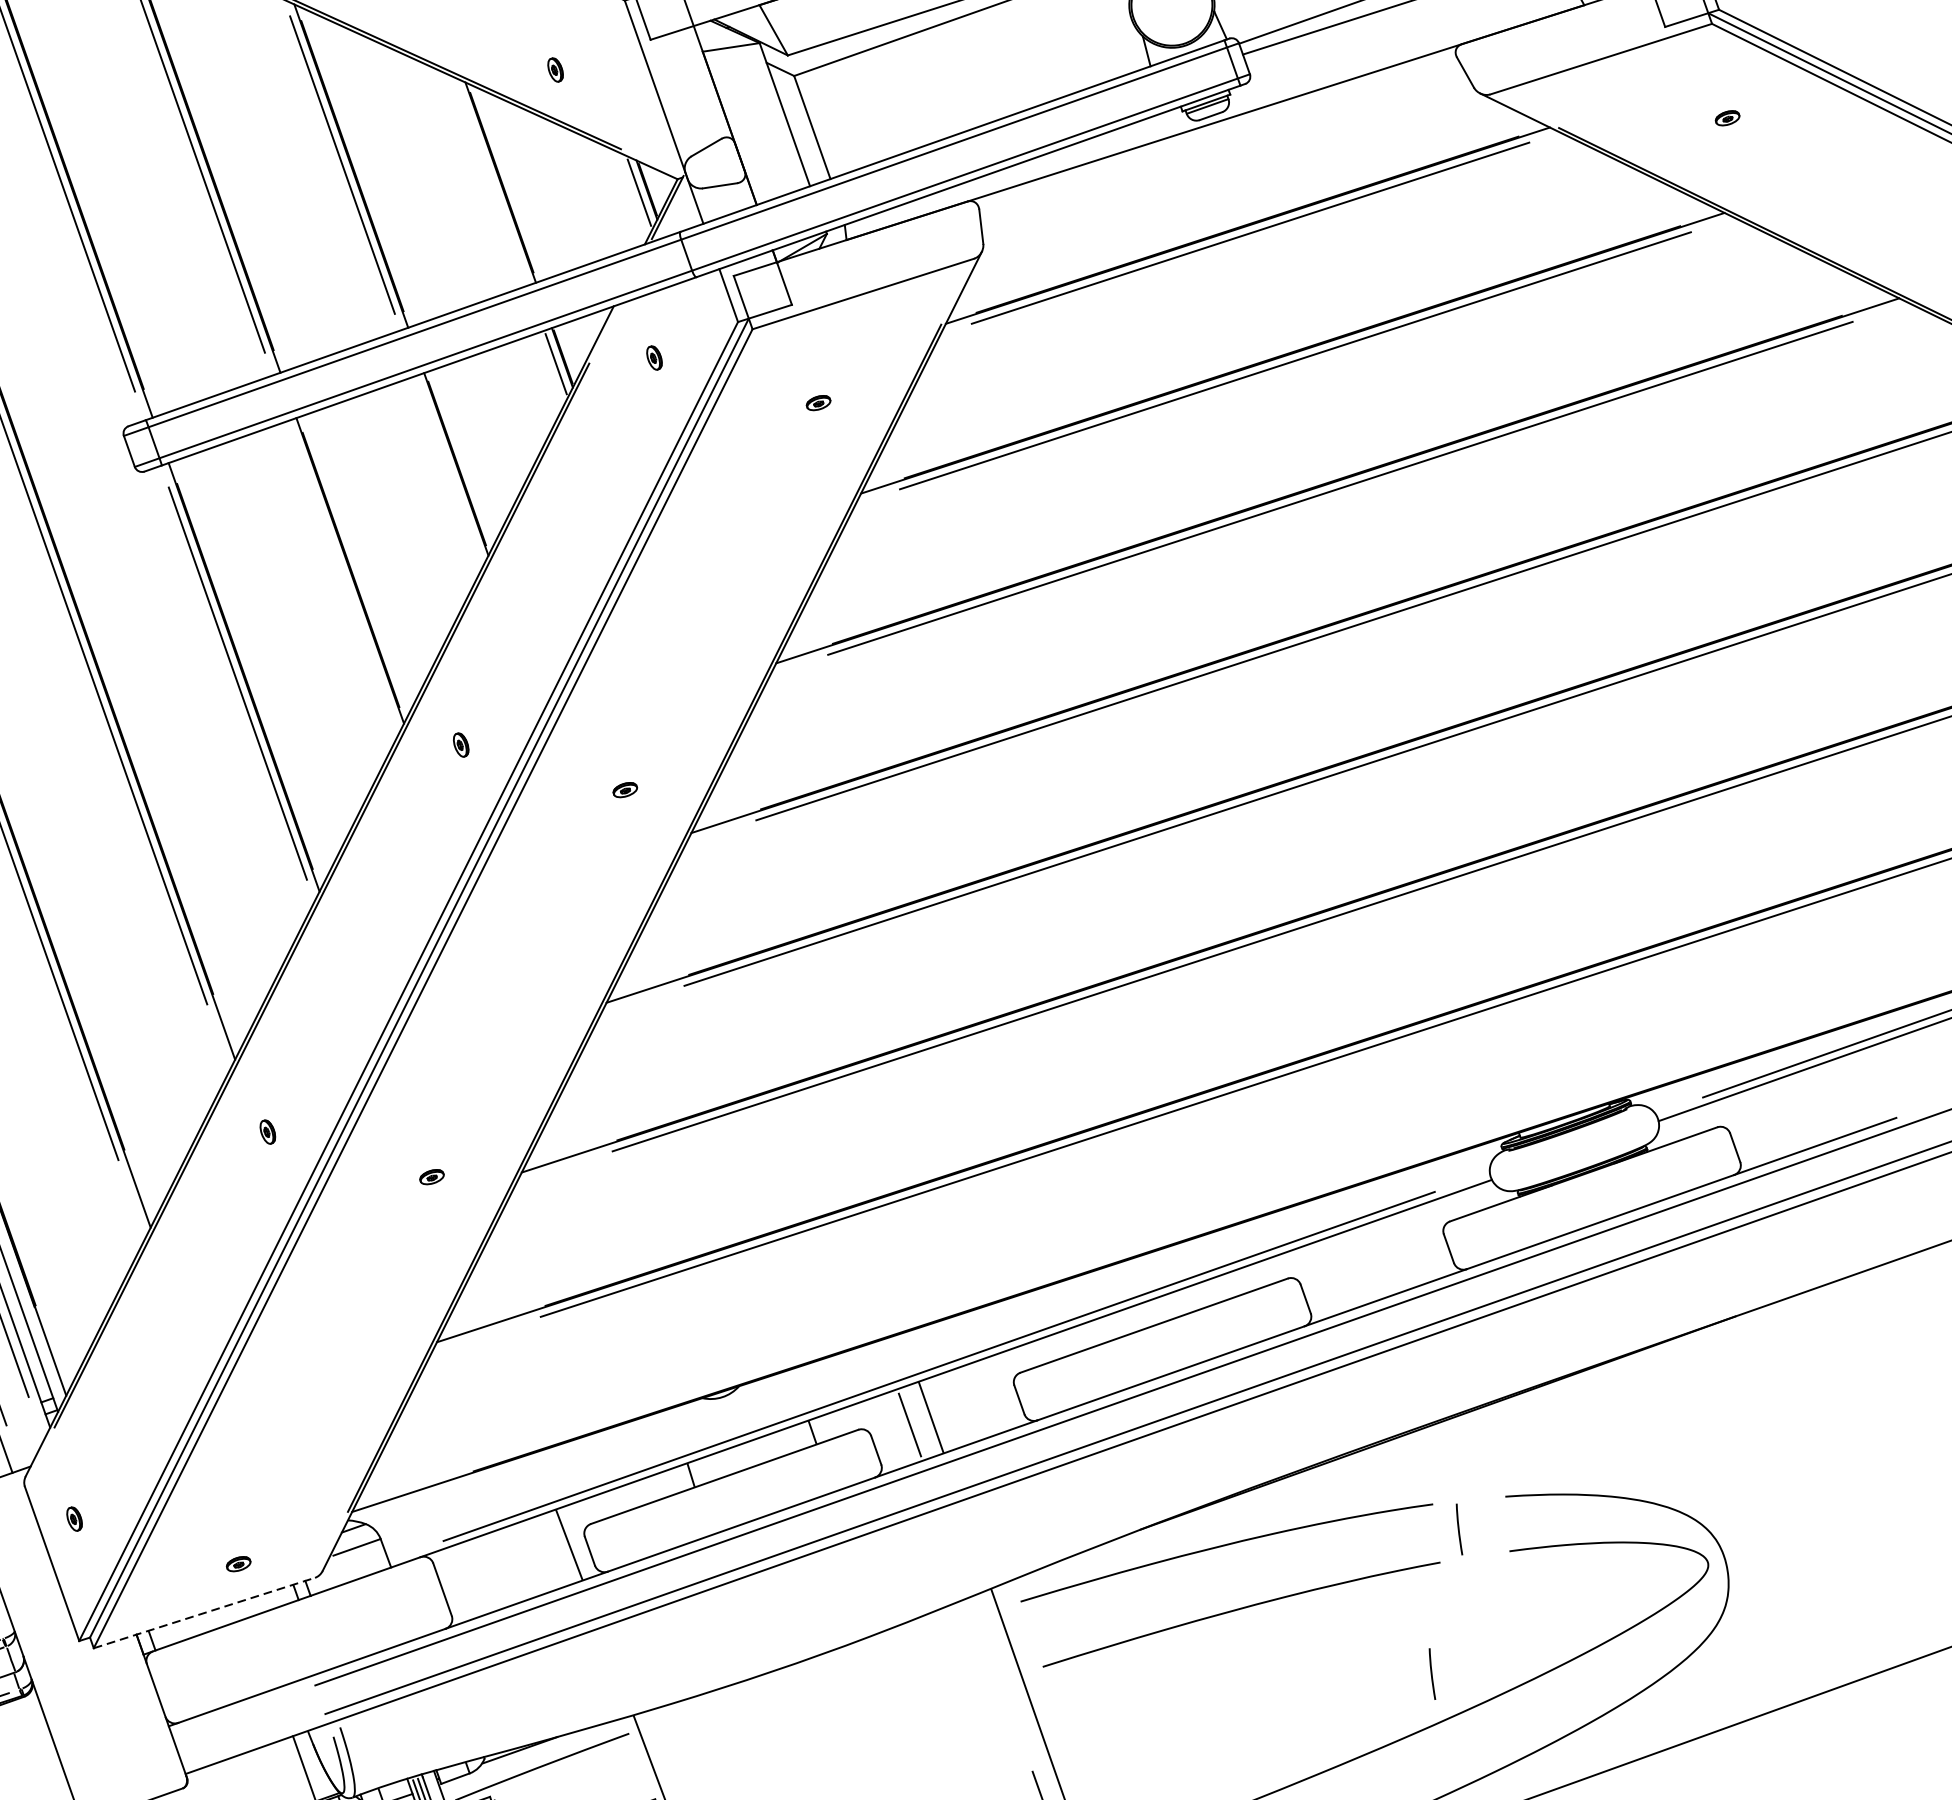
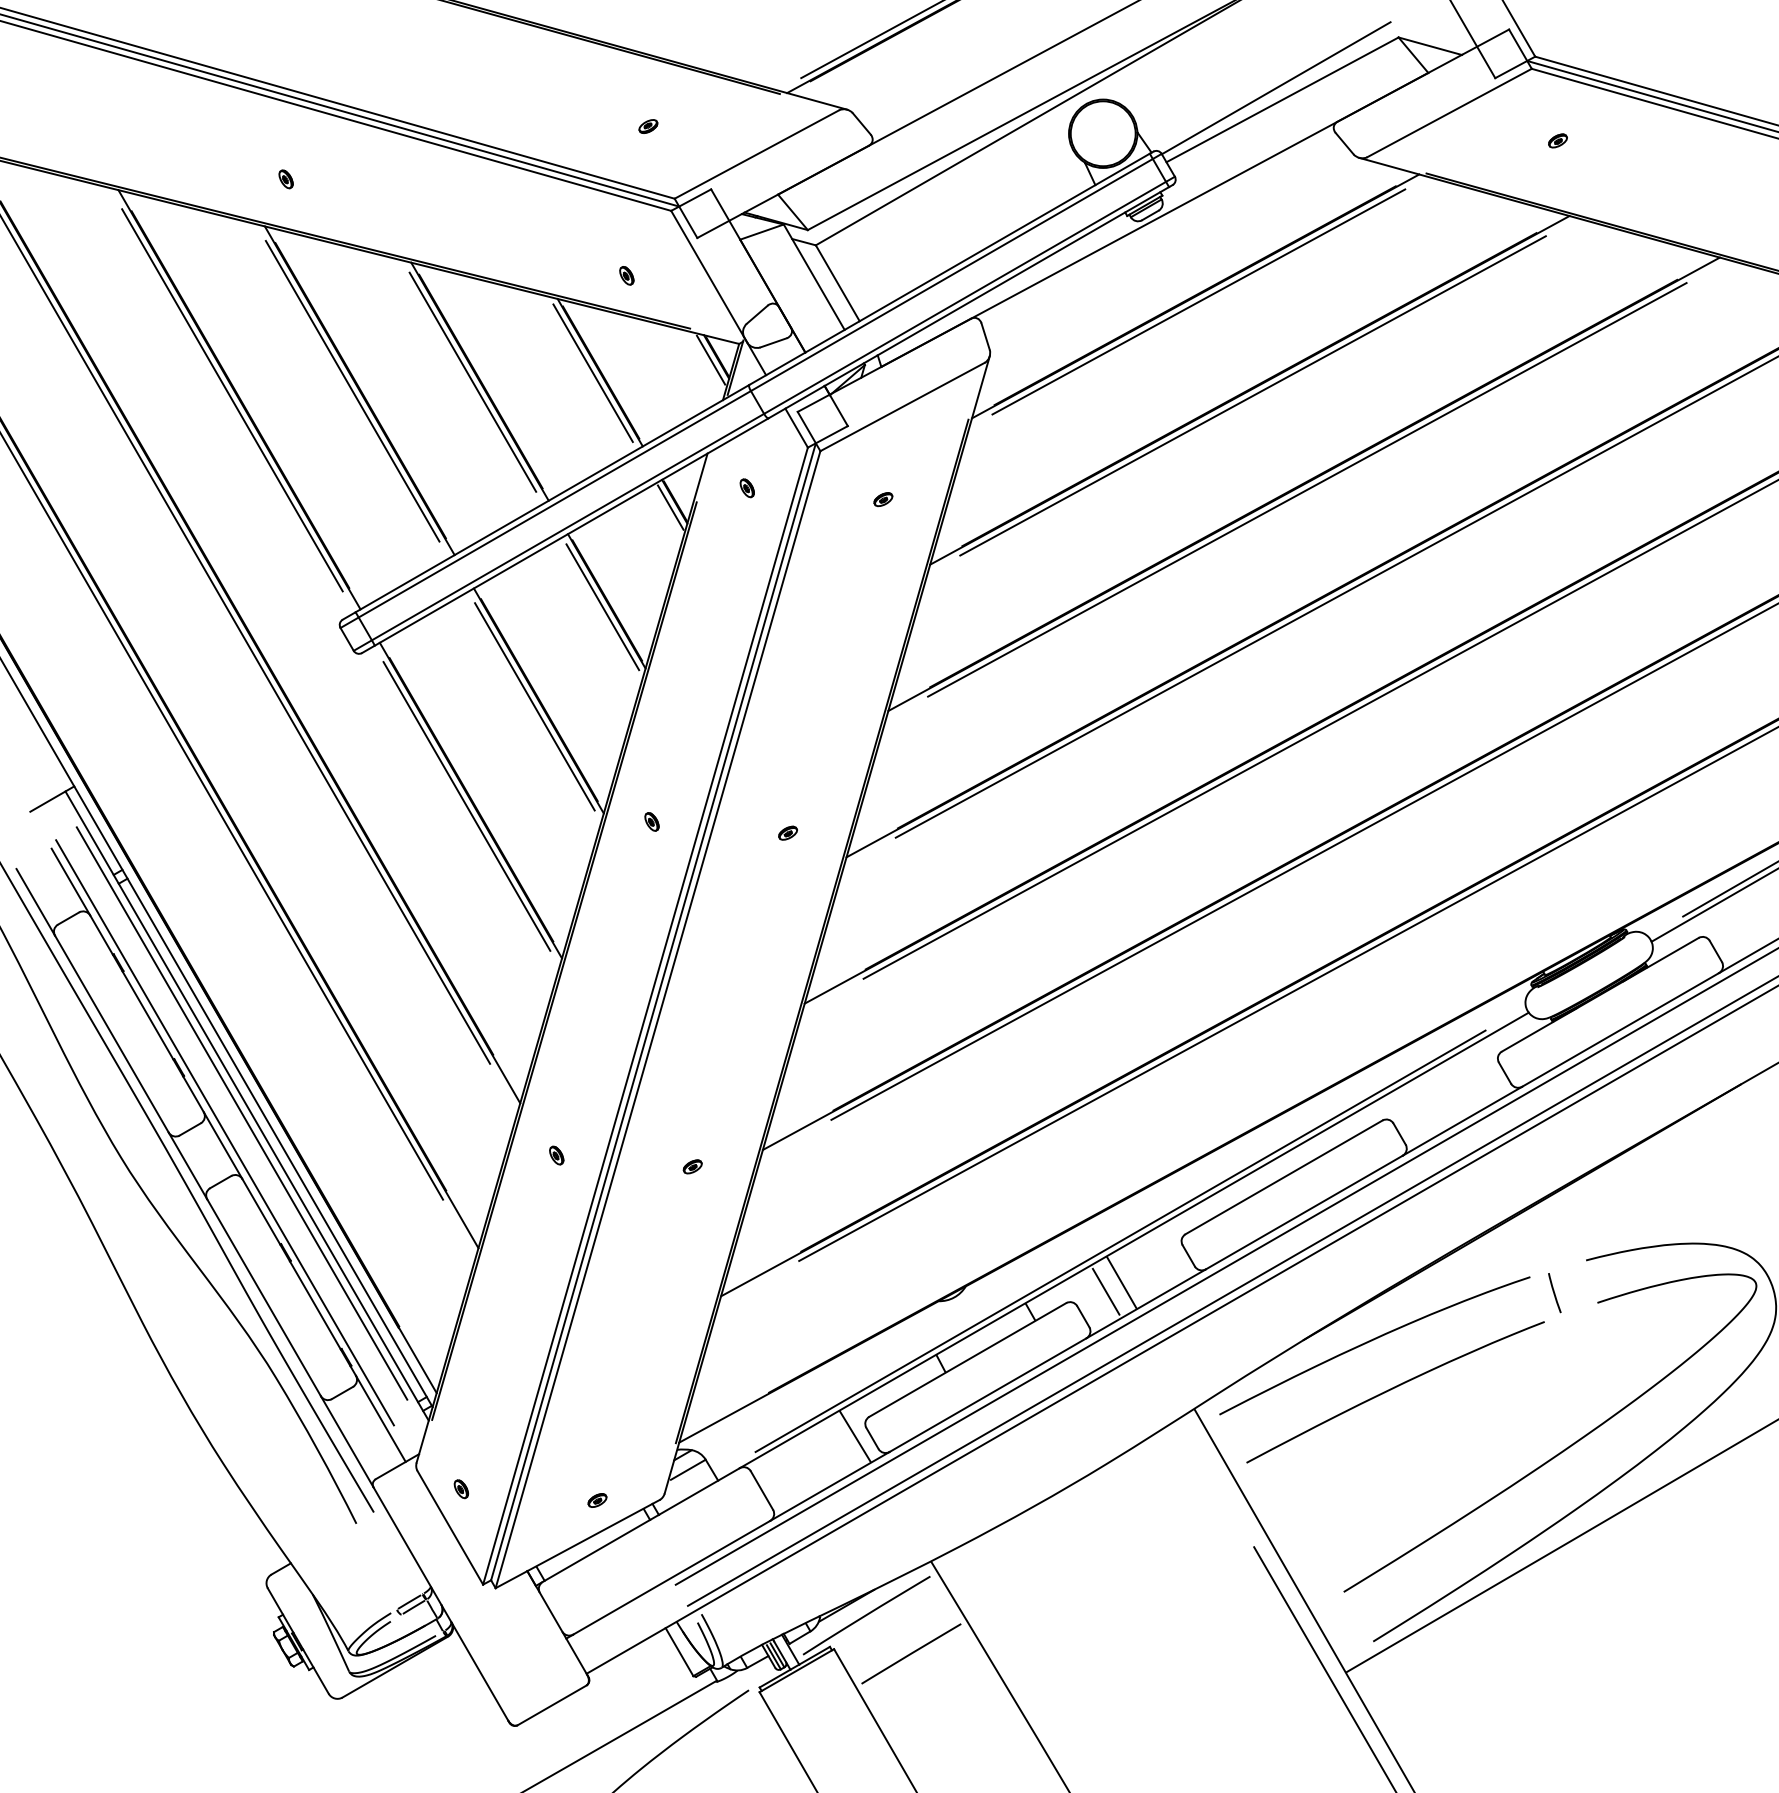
line: (491, 181) -> (592, 373), added
line: (449, 470) -> (602, 607), added
line: (343, 576) -> (534, 706), added
line: (205, 1612) -> (578, 1543), dashed -> solid
line: (1431, 1674) -> (1554, 1411), removed

